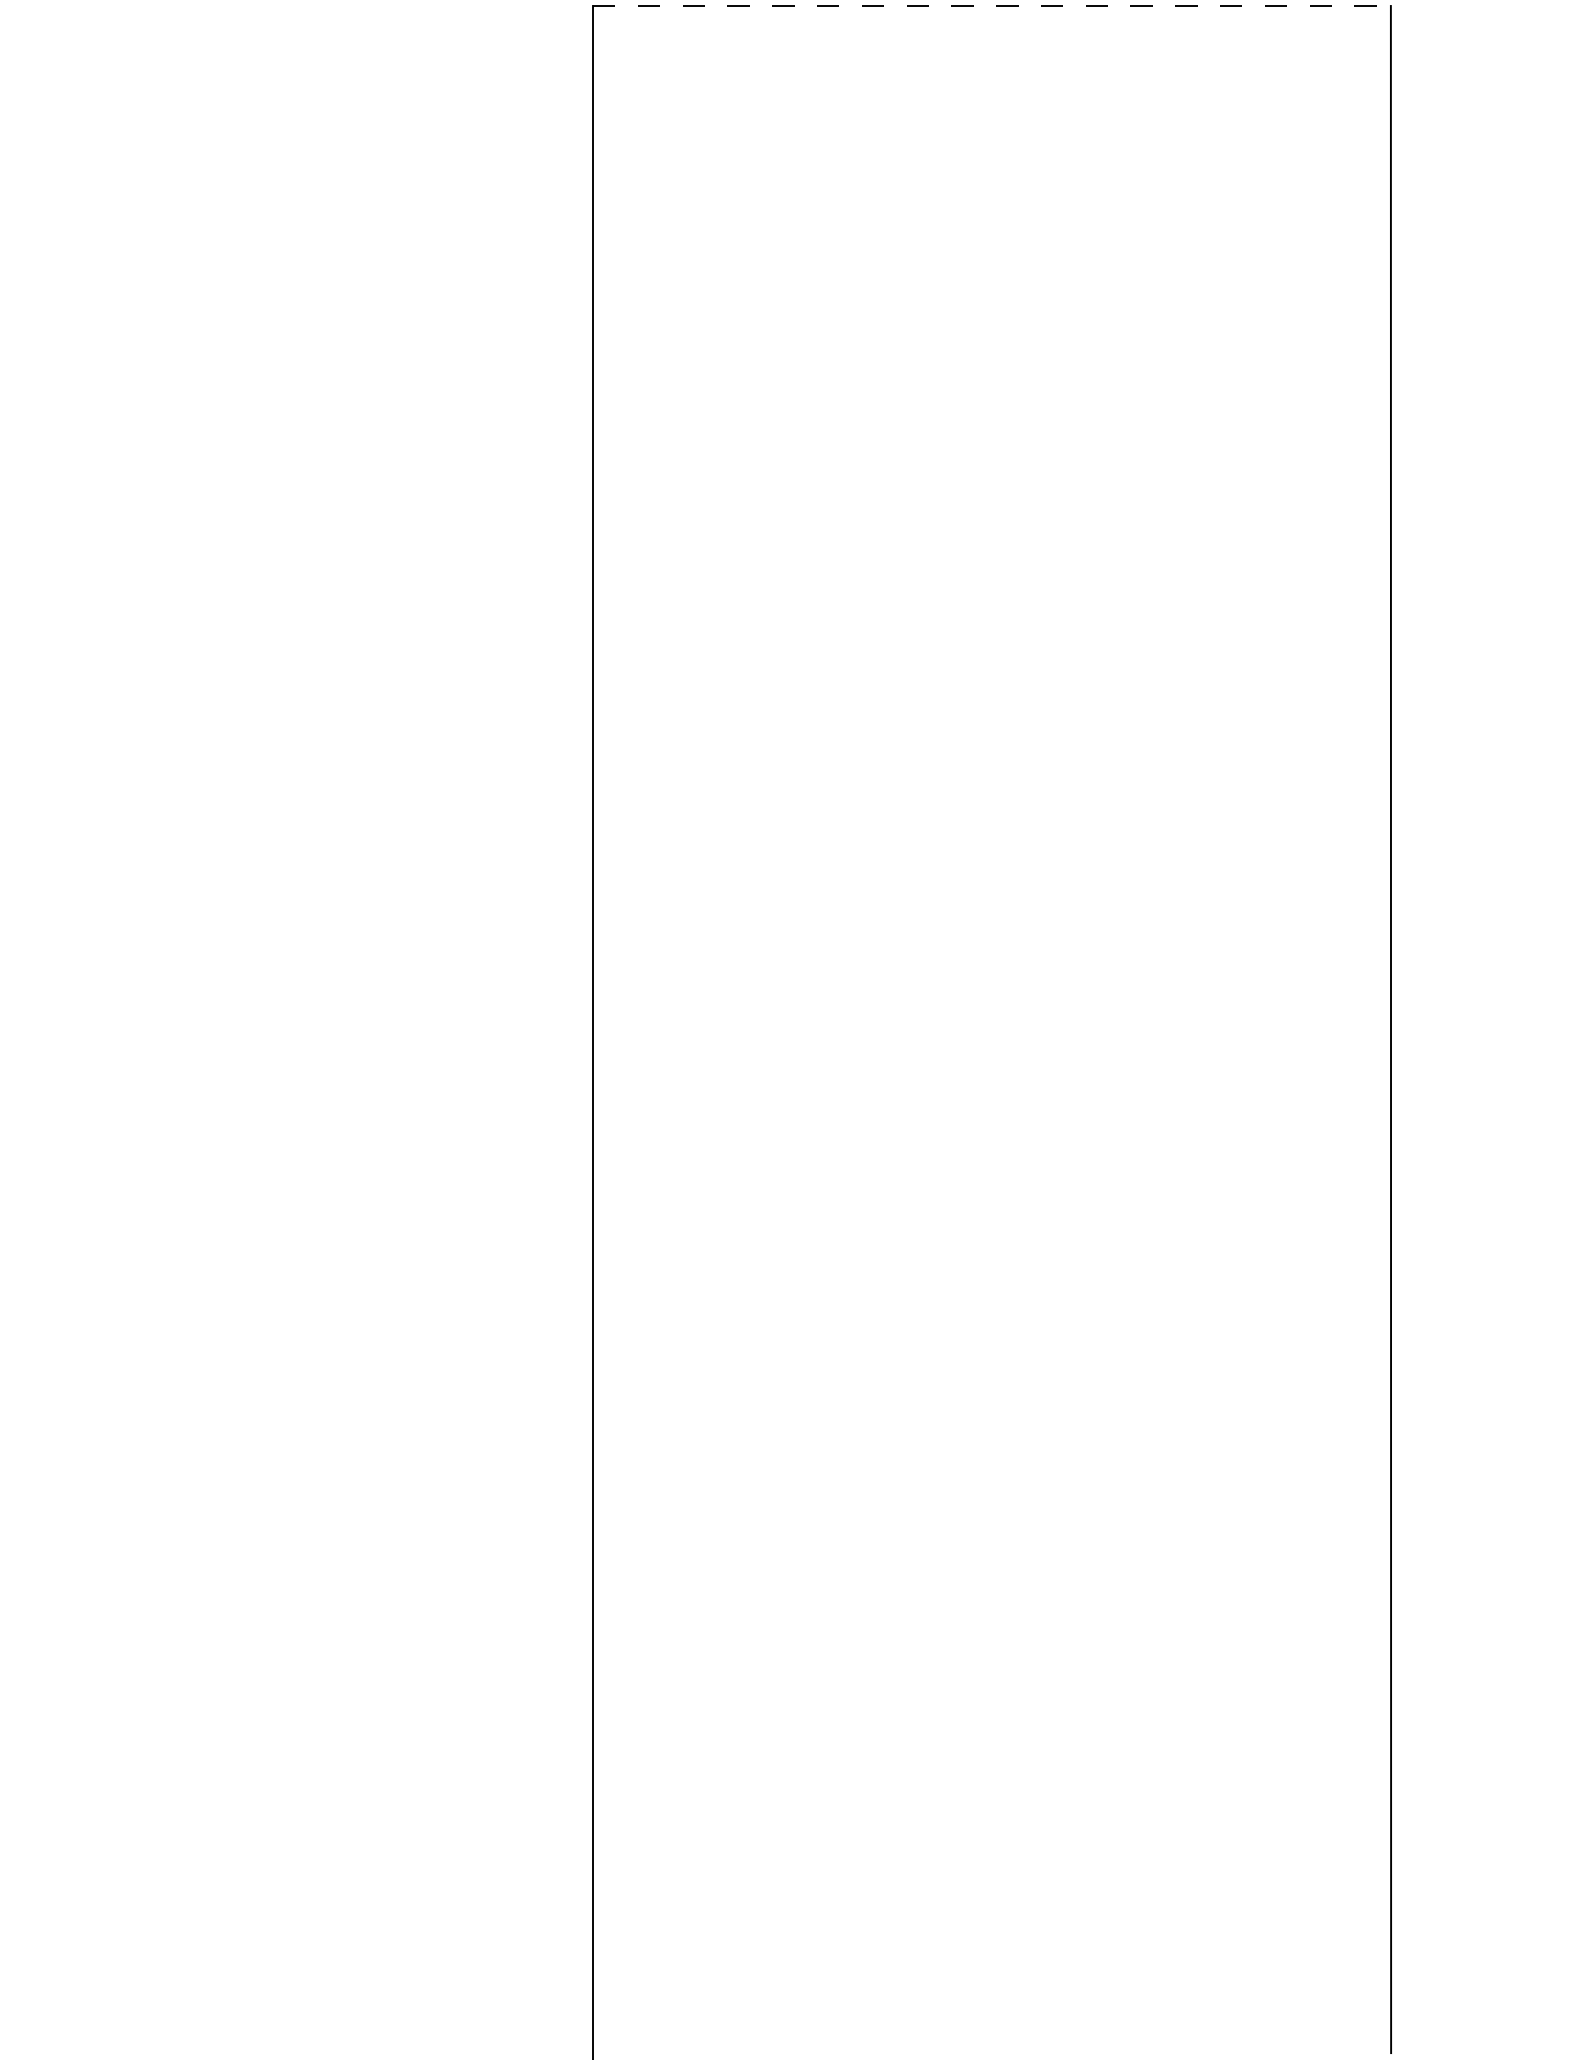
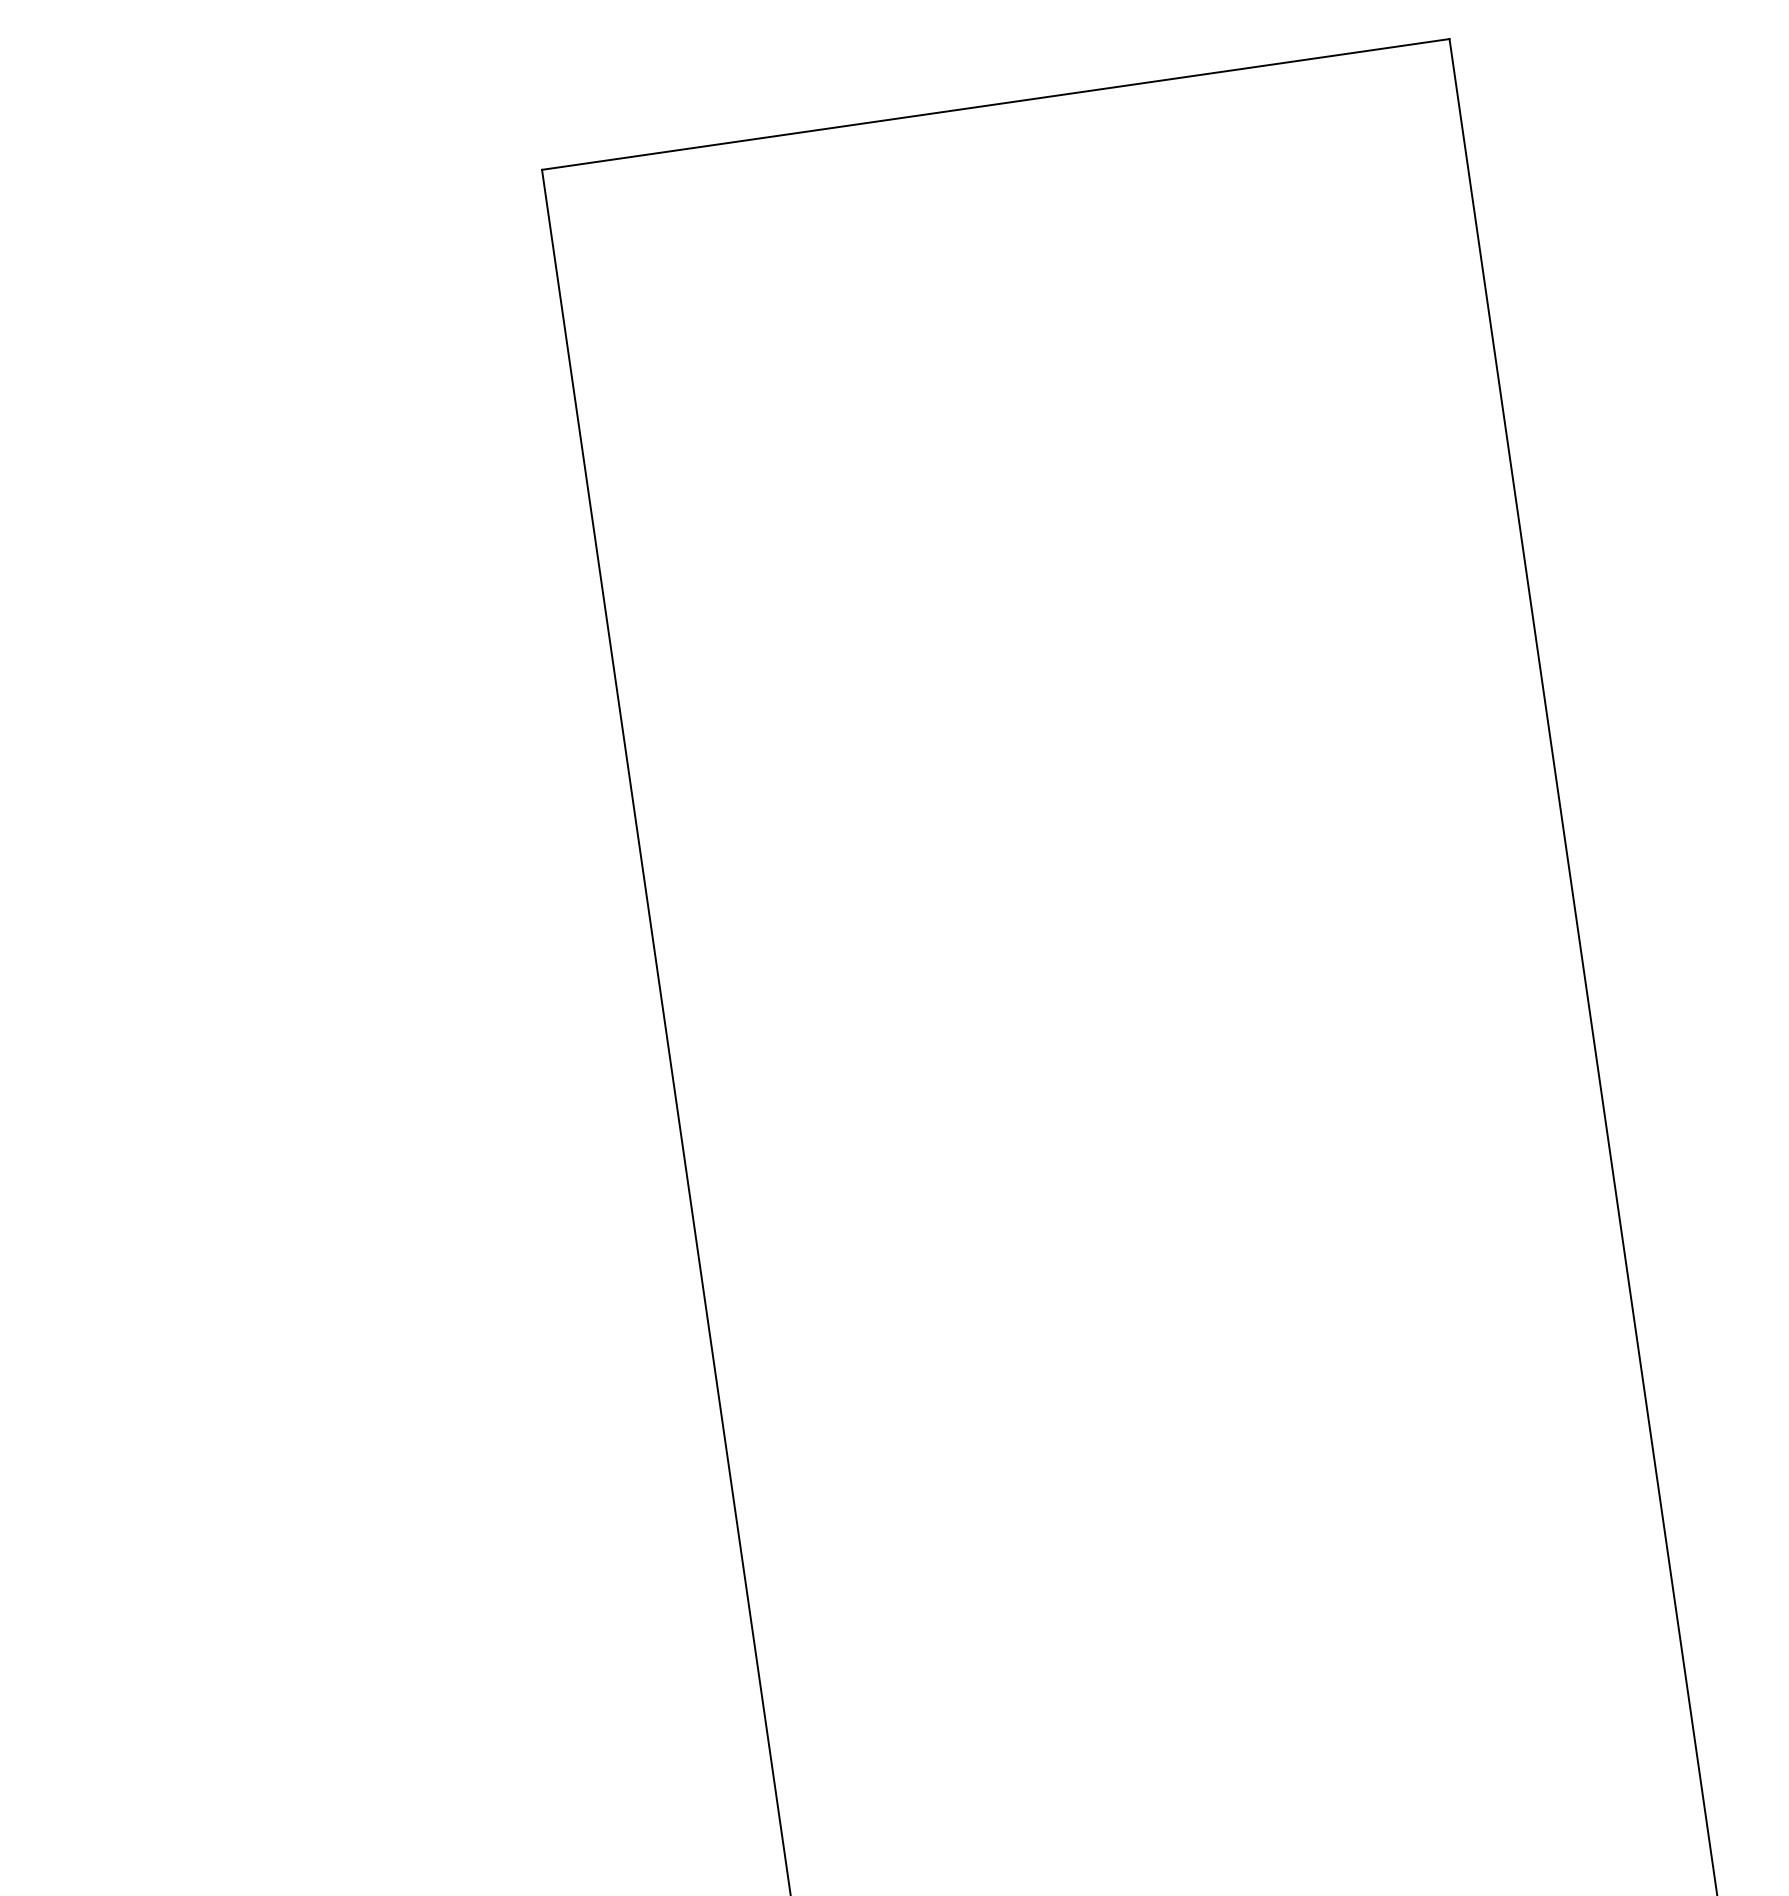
line: (991, 6) -> (995, 105), dashed -> solid

